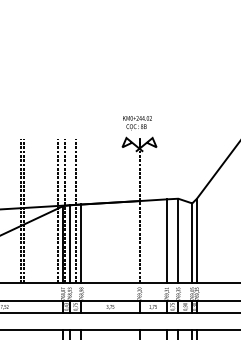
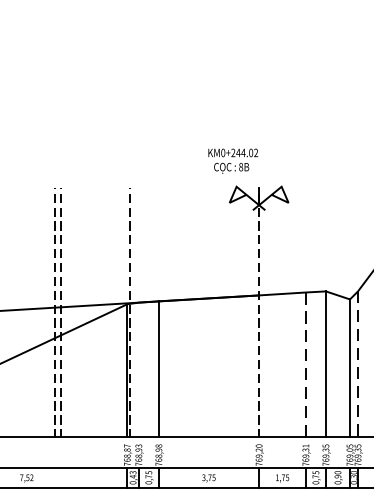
text: (137, 123) -> (233, 161), moved
line: (58, 210) -> (119, 311), removed
line: (76, 210) -> (150, 311), removed
line: (166, 241) -> (305, 365), solid -> dashed
line: (196, 241) -> (357, 365), solid -> dashed
line: (69, 244) -> (138, 370), removed

